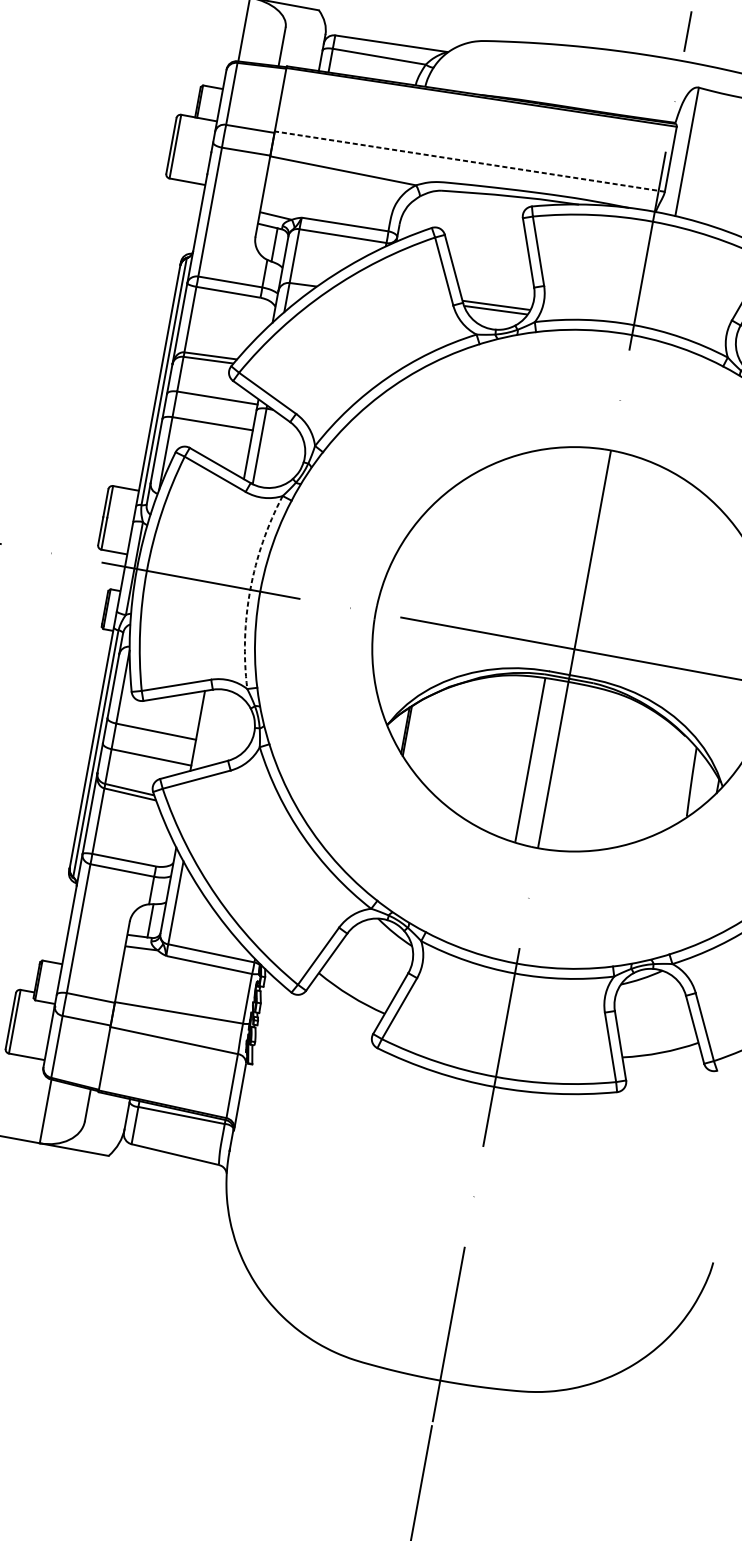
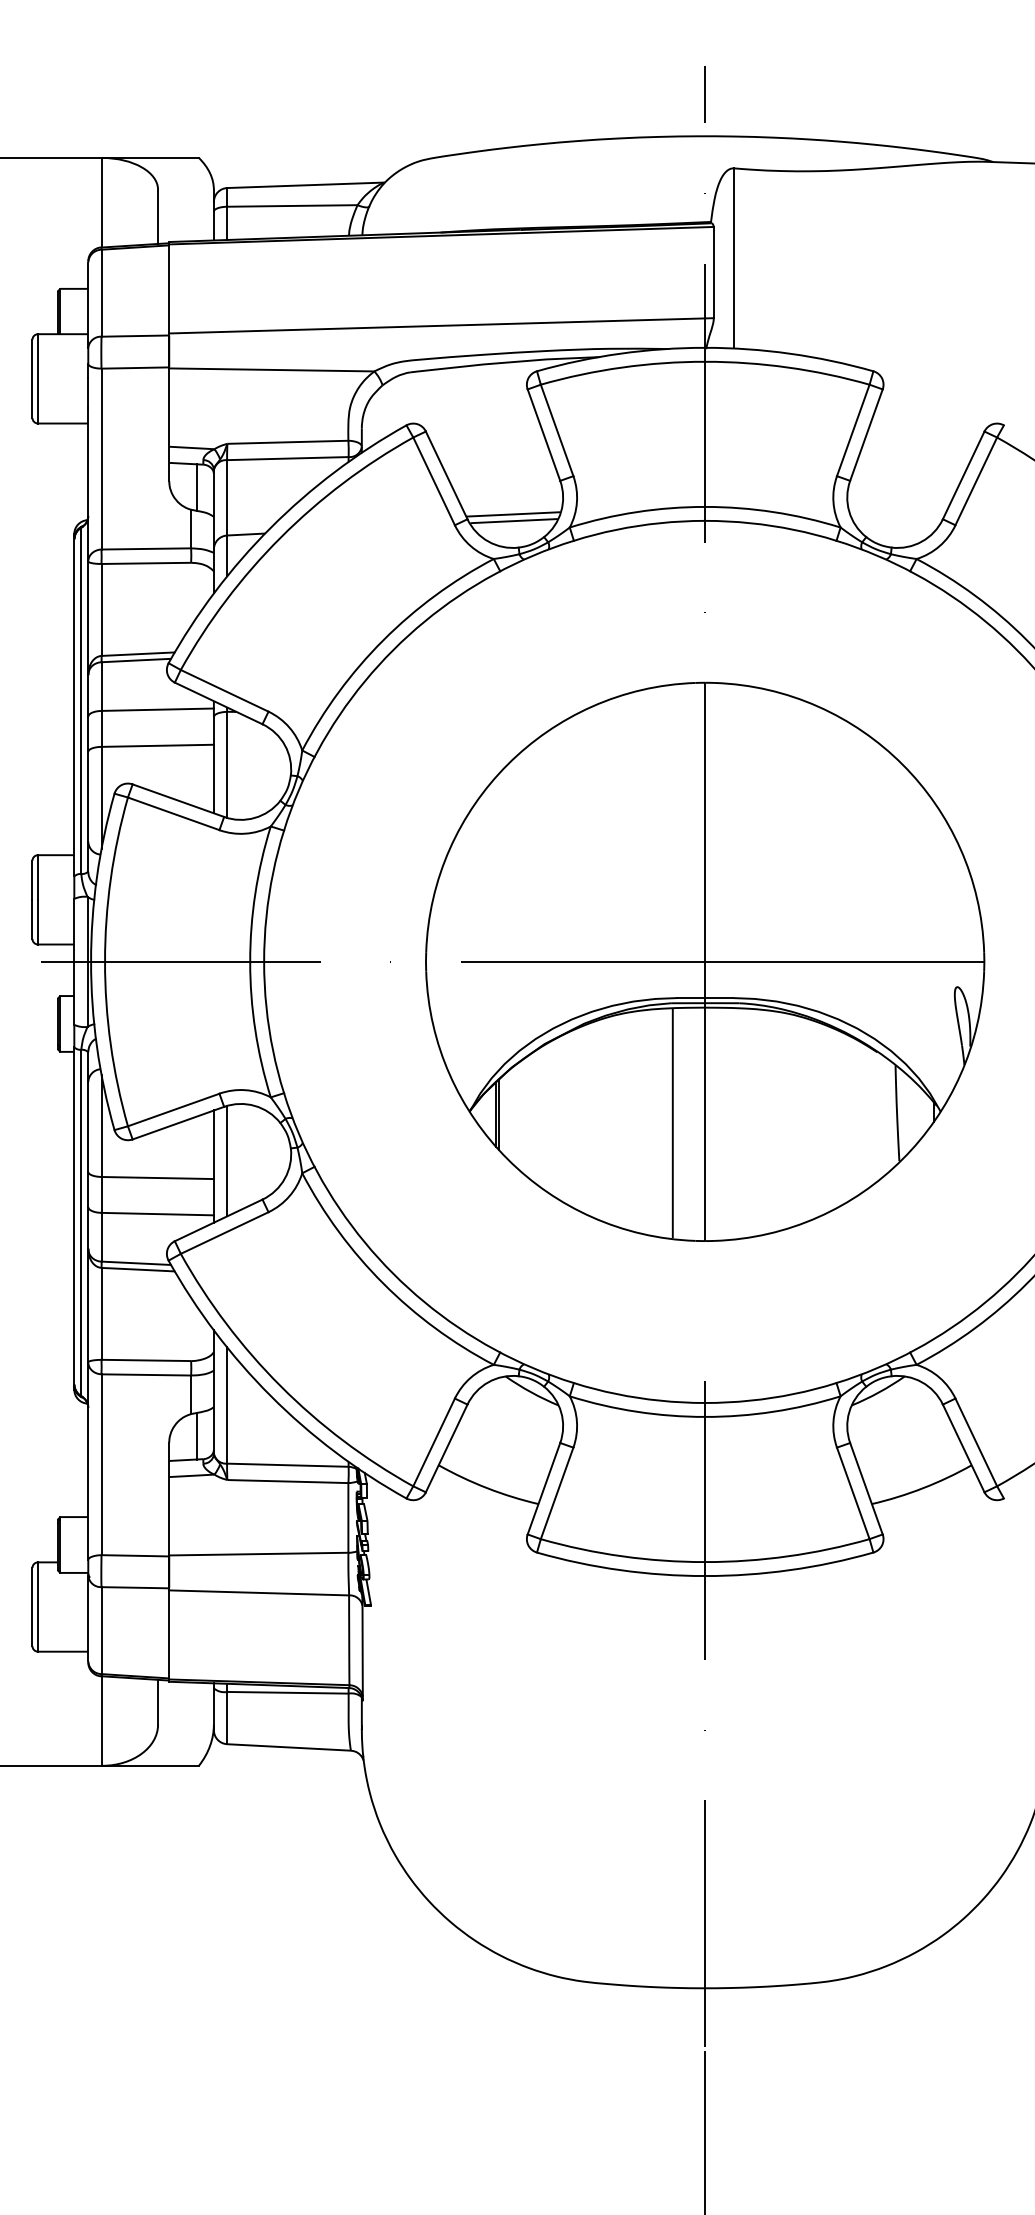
line: (469, 161) -> (441, 325), dashed -> solid
arc: (250, 589) -> (250, 961), dashed -> solid
line: (208, 728) -> (227, 1160), added

